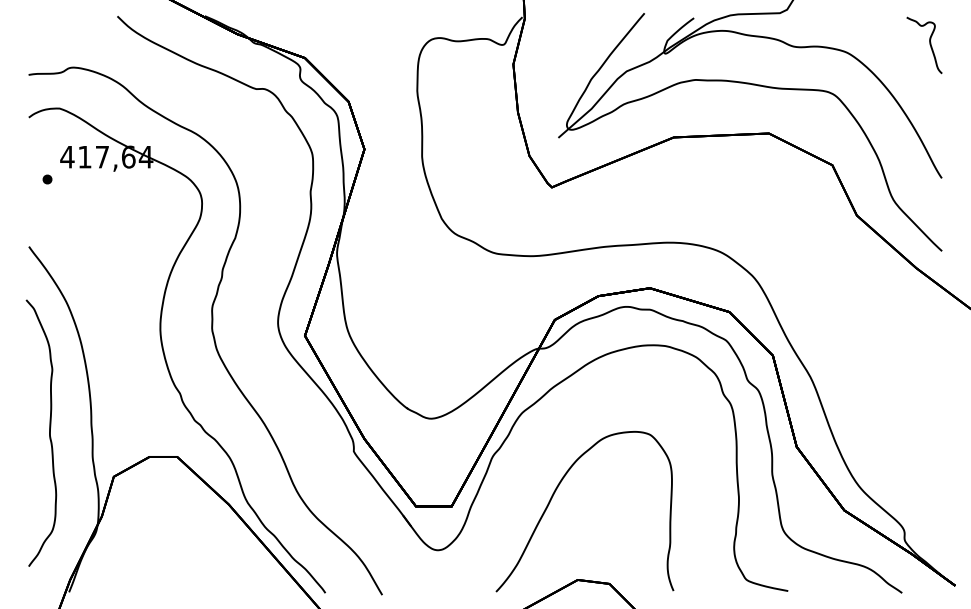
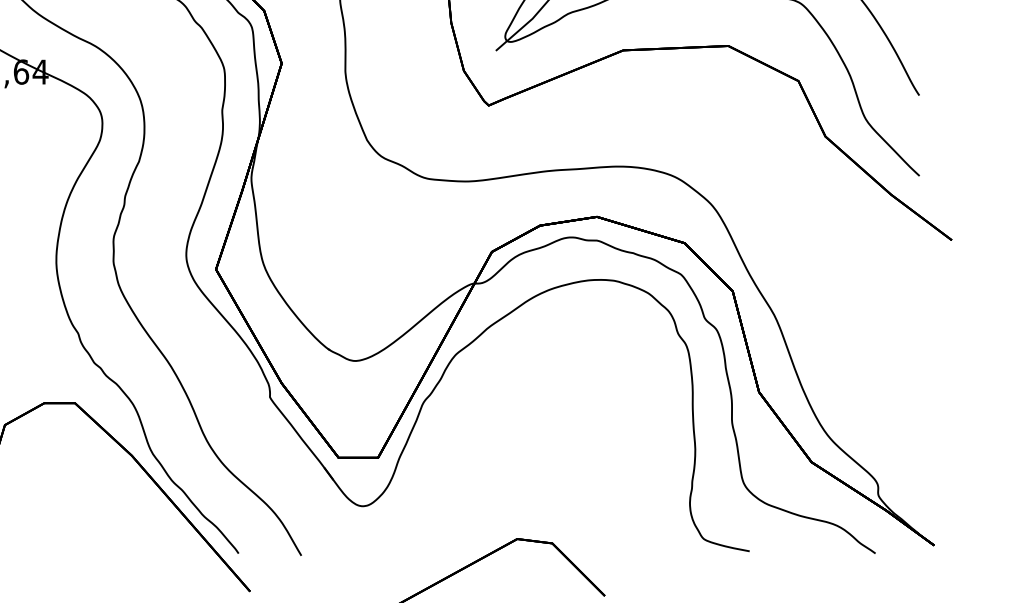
curve: (553, 496) -> (490, 446), removed

